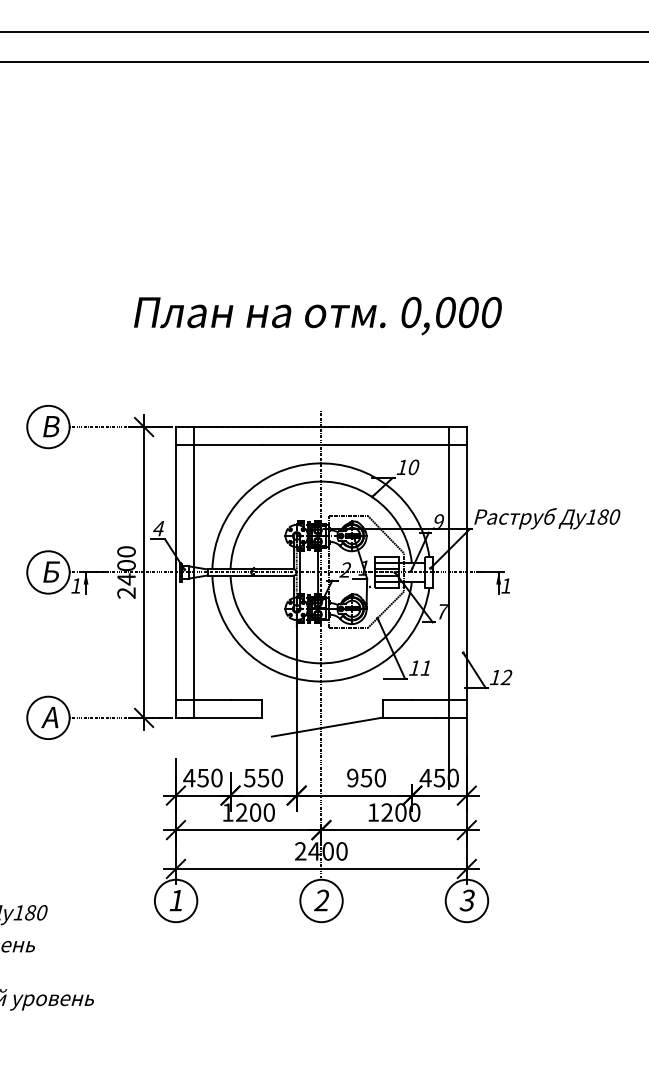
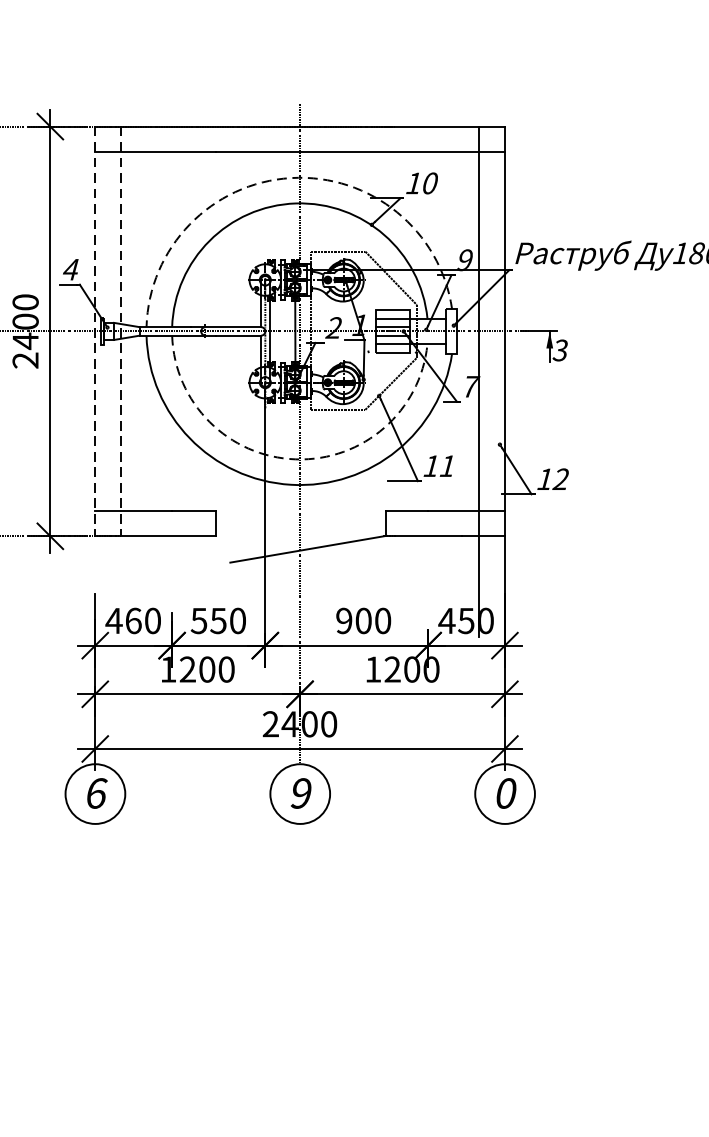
arc: (315, 463) -> (291, 177), solid -> dashed
line: (175, 572) -> (94, 331), solid -> dashed
line: (194, 572) -> (121, 331), solid -> dashed
text: (505, 585) -> (559, 349), 1 -> 3
arc: (318, 663) -> (295, 459), solid -> dashed
text: (202, 777) -> (132, 620), 450 -> 460
text: (366, 777) -> (363, 620), 950 -> 900
text: (176, 900) -> (95, 793), 1 -> 6
text: (321, 900) -> (300, 793), 2 -> 9
text: (466, 900) -> (504, 793), 3 -> 0

